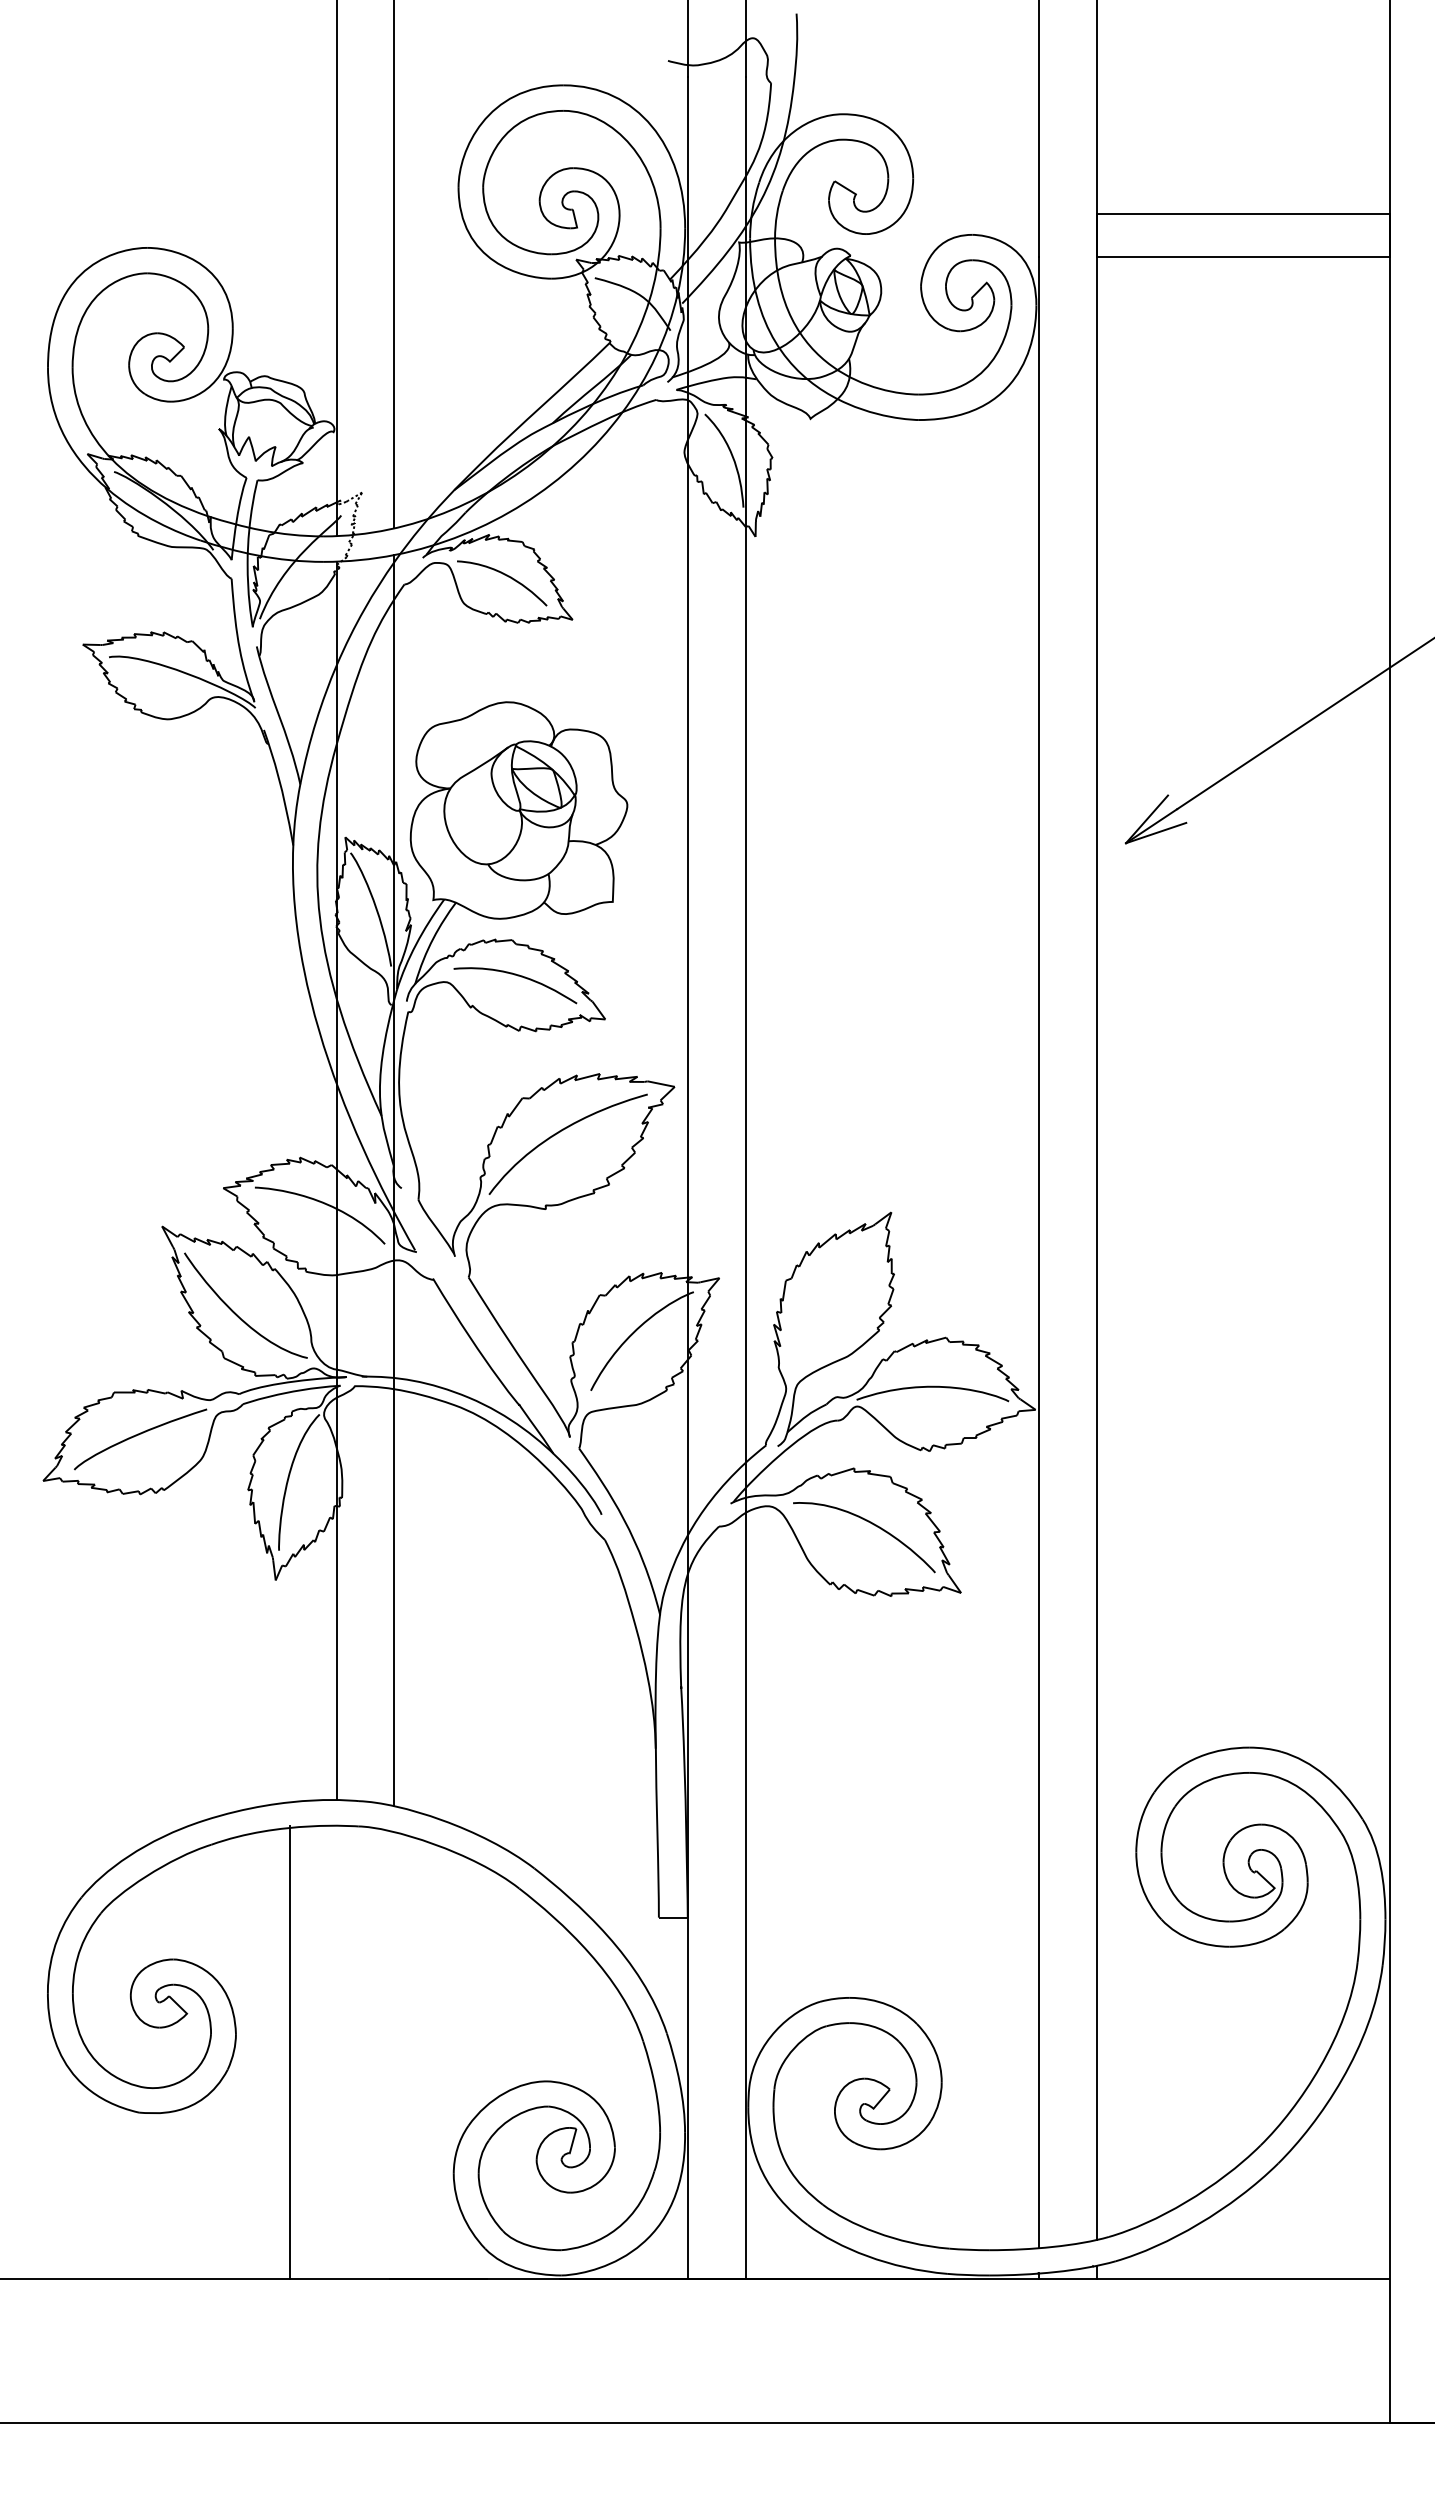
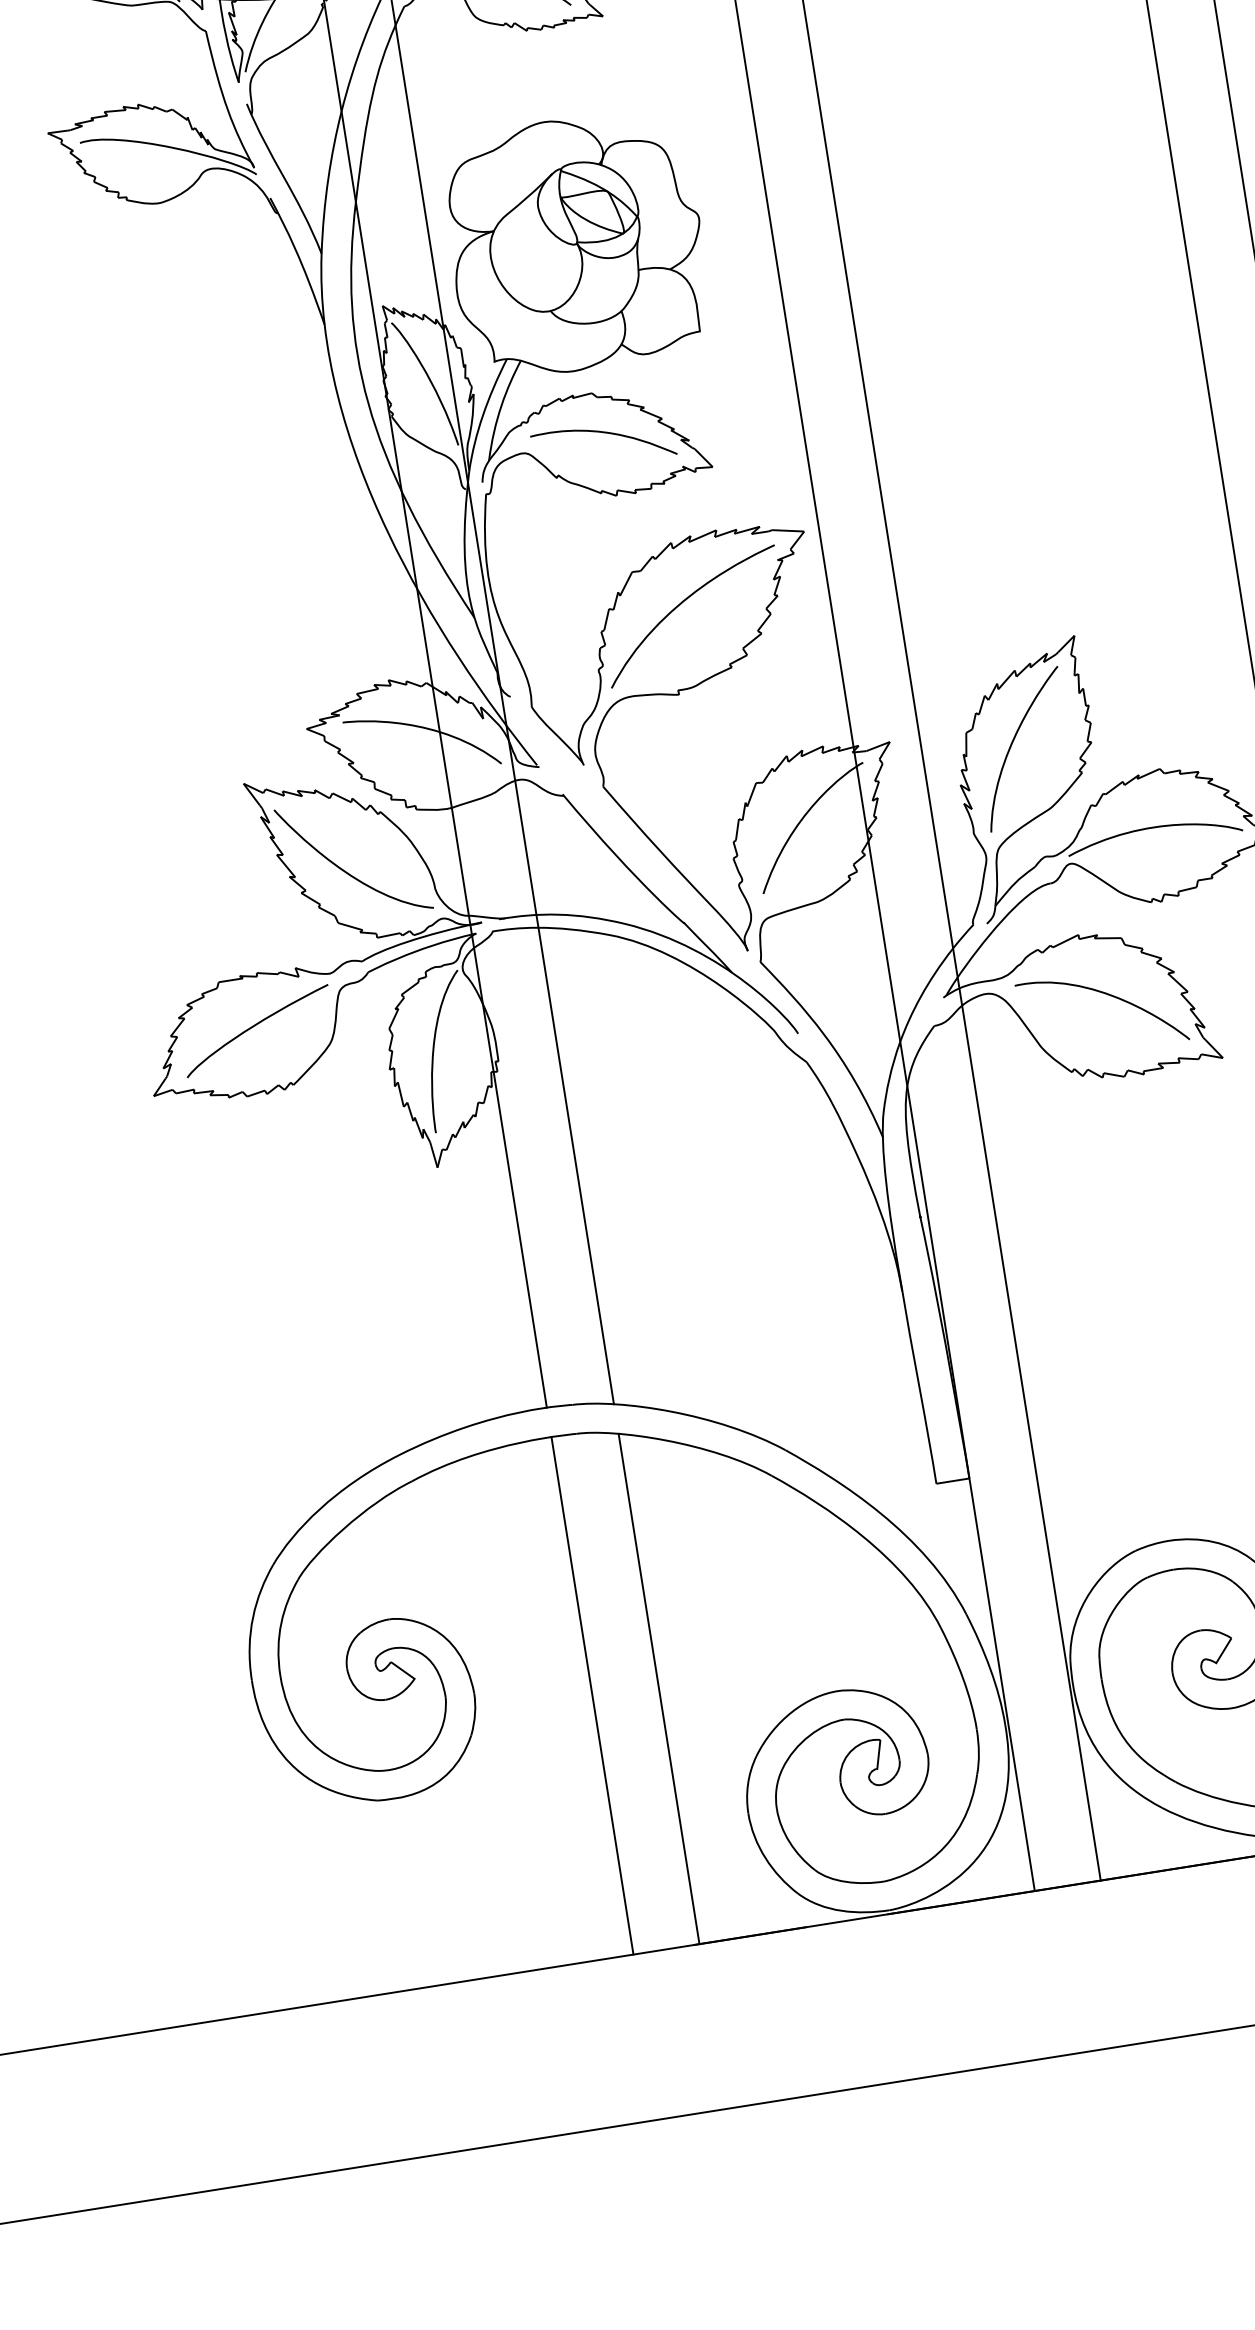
curve: (824, 1296) -> (1013, 743), added
line: (289, 2051) -> (592, 1695), moved
line: (394, 2055) -> (659, 1689), added

